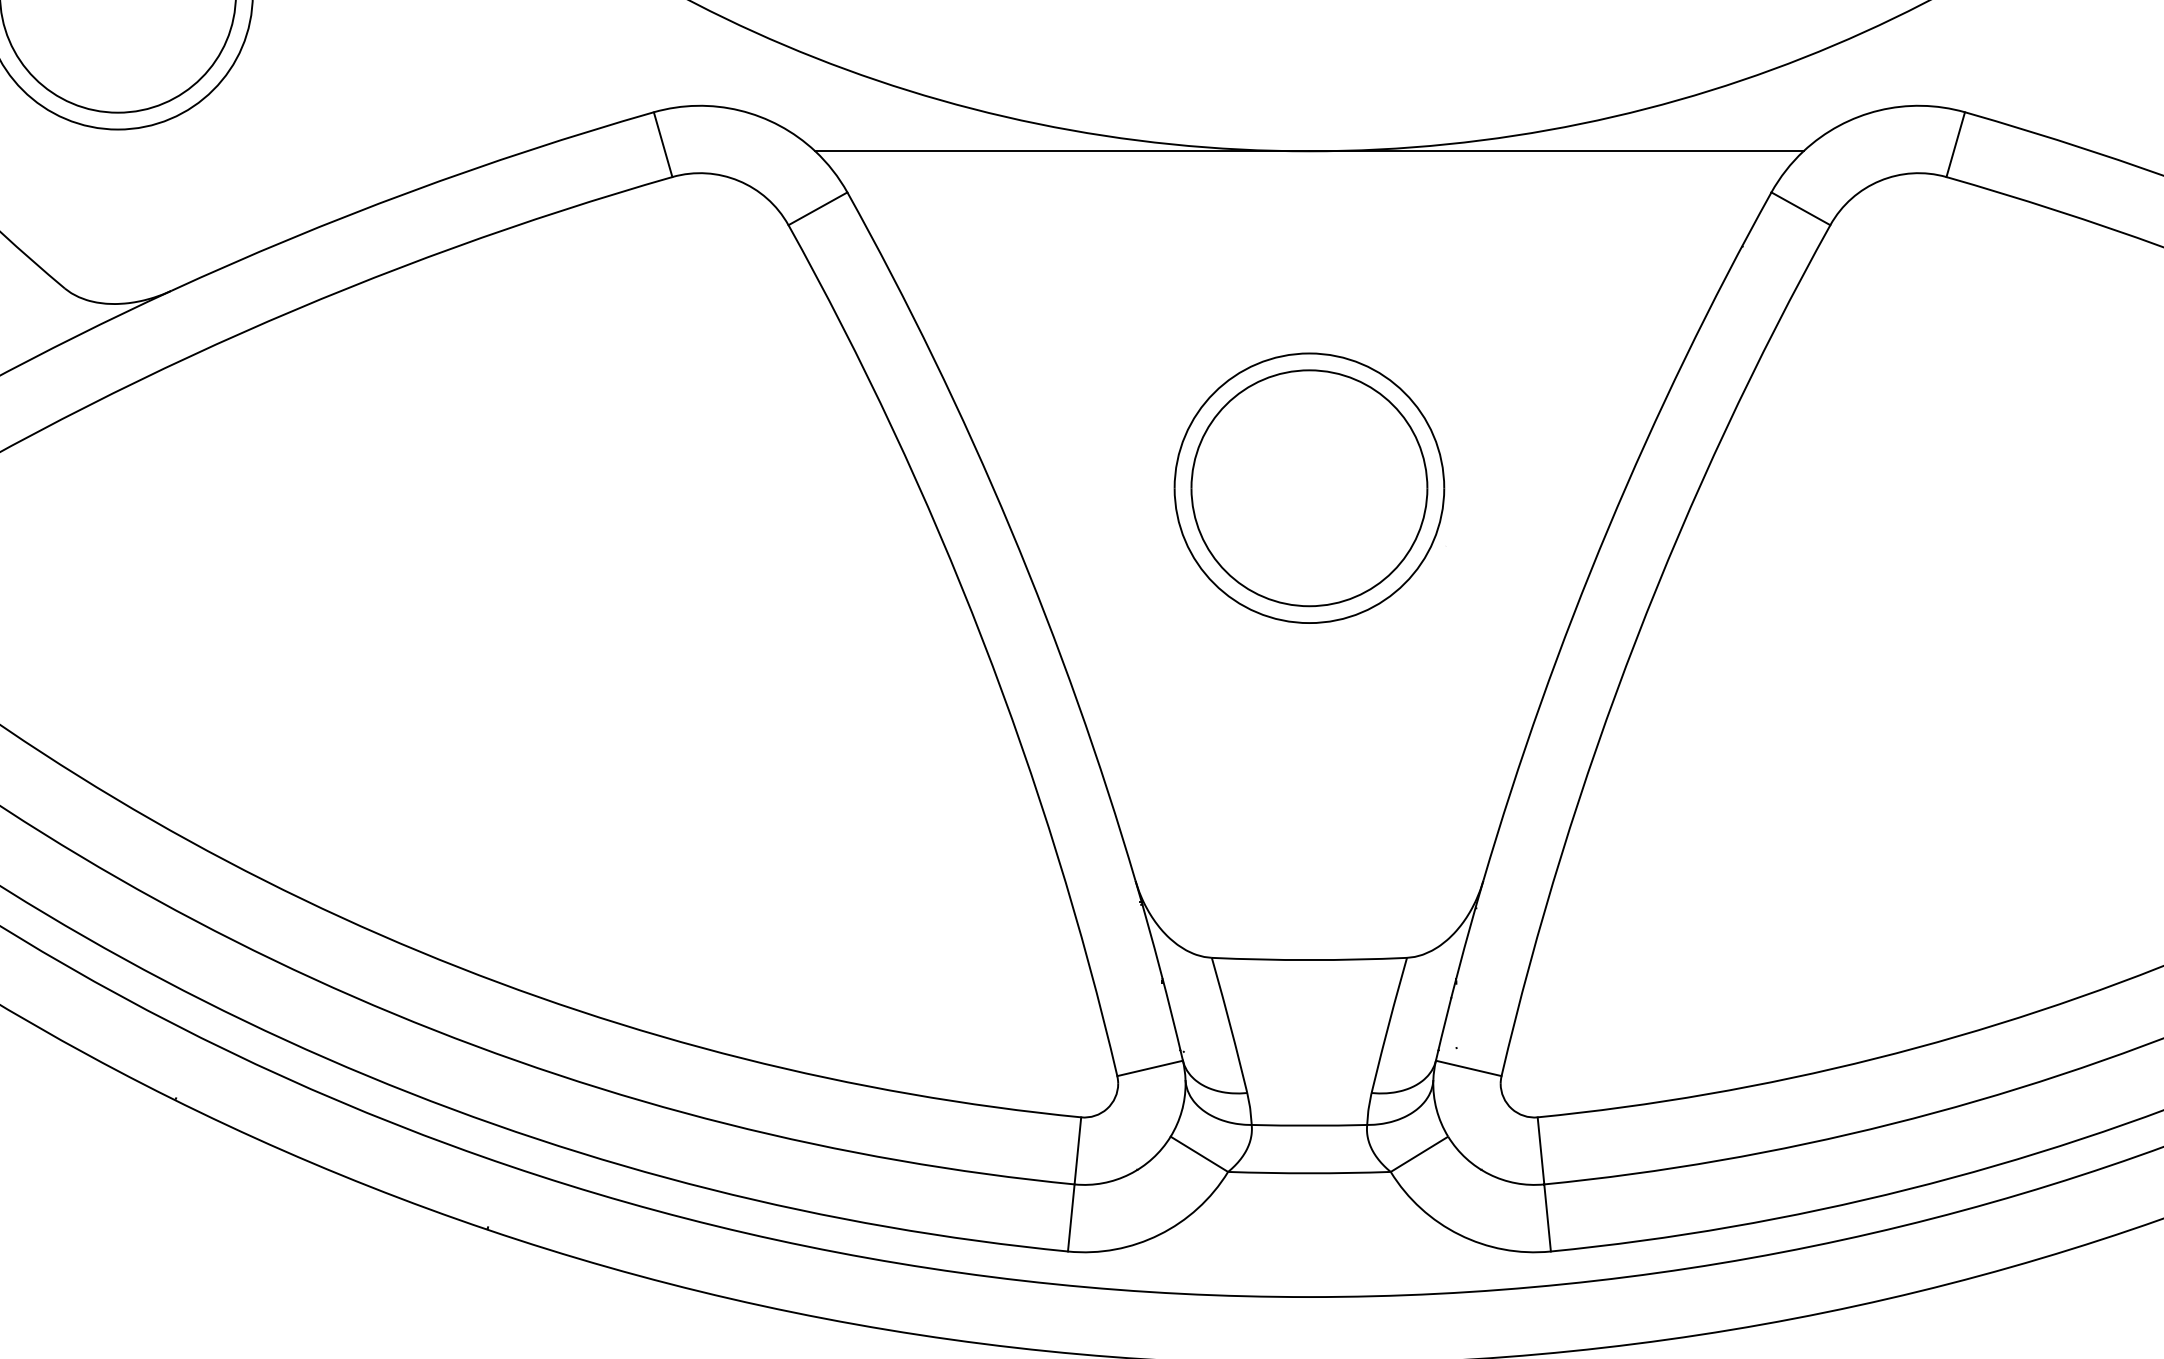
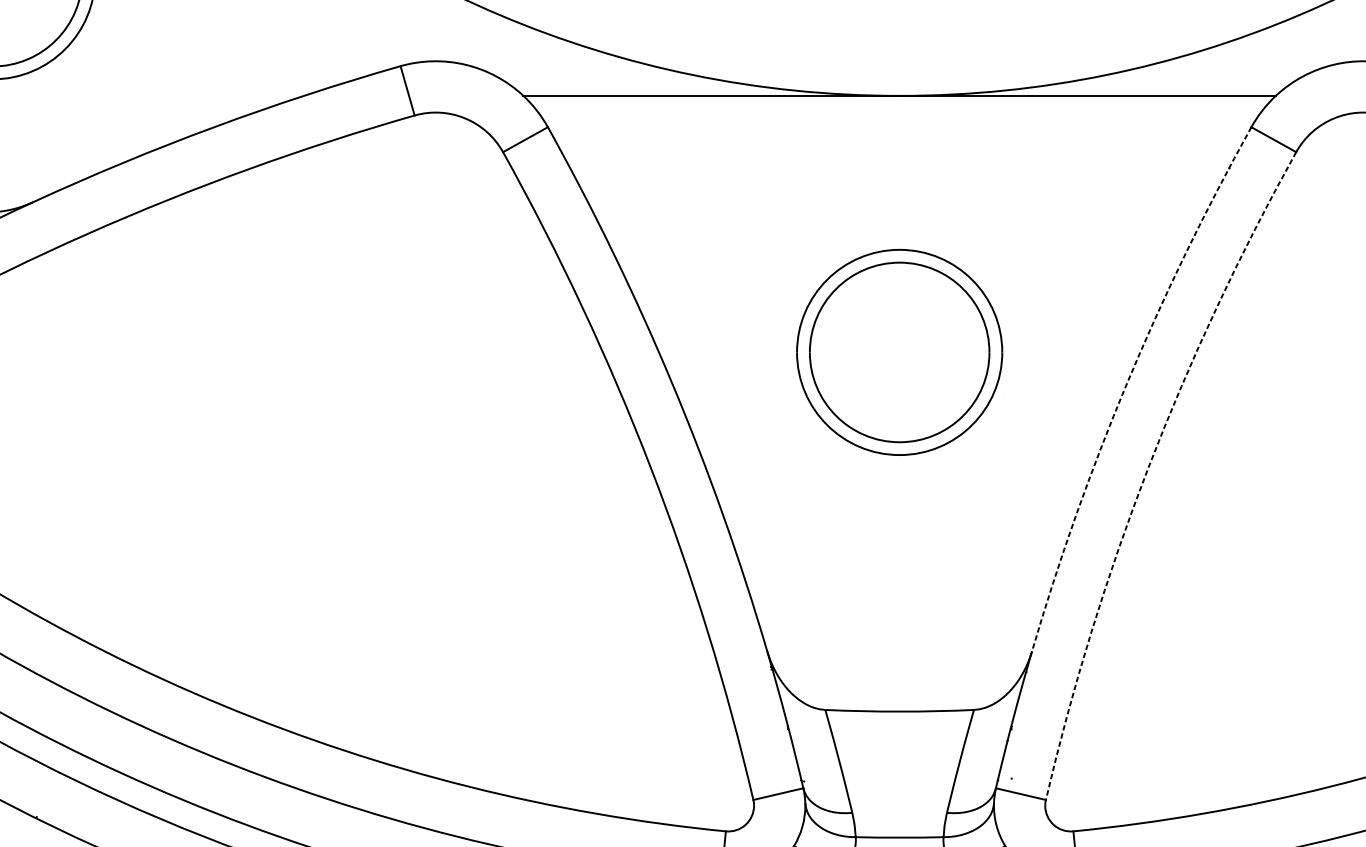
arc: (1608, 528) -> (1127, 383), solid -> dashed
arc: (1636, 639) -> (1148, 467), solid -> dashed

